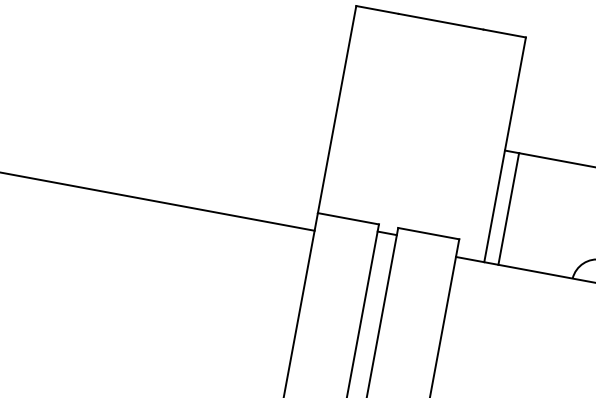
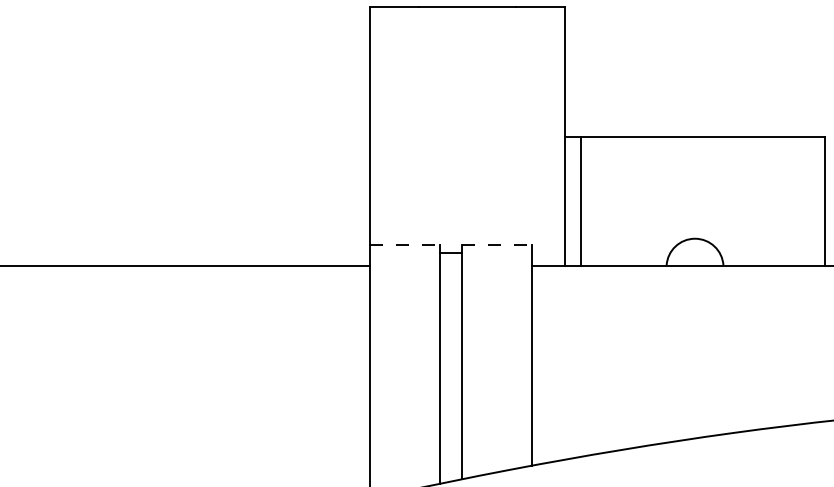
line: (348, 219) -> (405, 245), solid -> dashed
line: (428, 233) -> (497, 245), solid -> dashed

